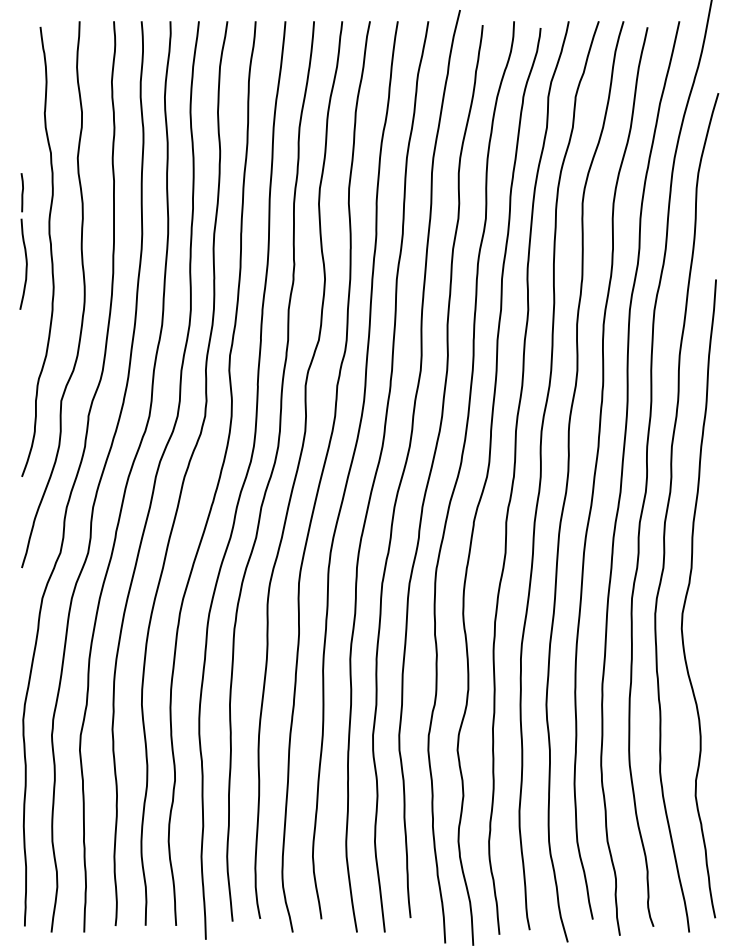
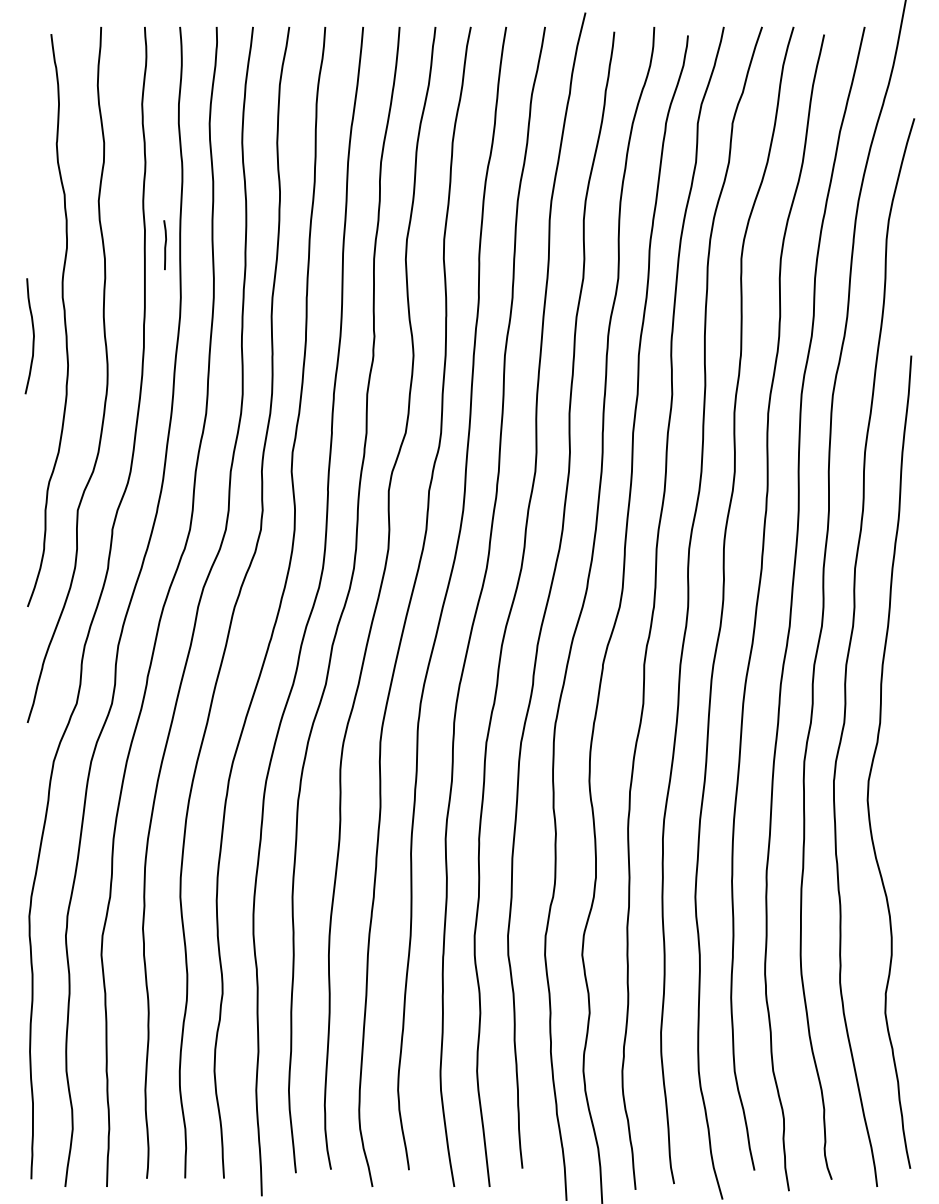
line: (21, 192) -> (164, 245), moved

